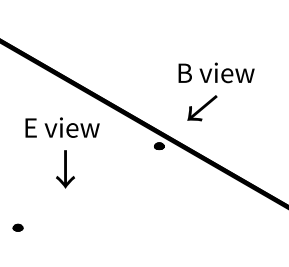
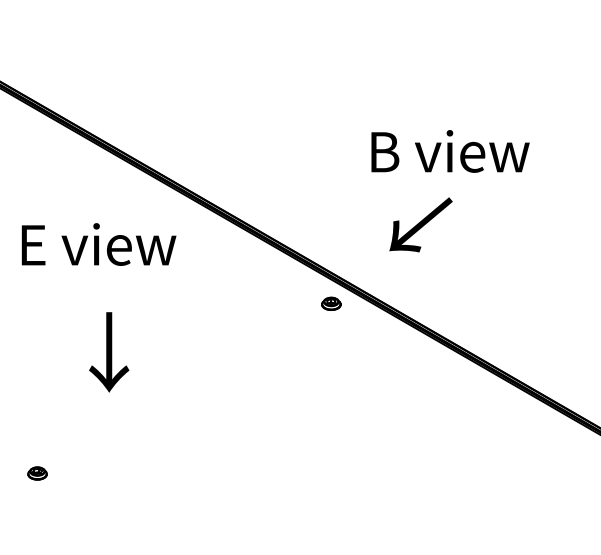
text: (62, 127) -> (98, 244), moved
text: (65, 169) -> (109, 352), moved

